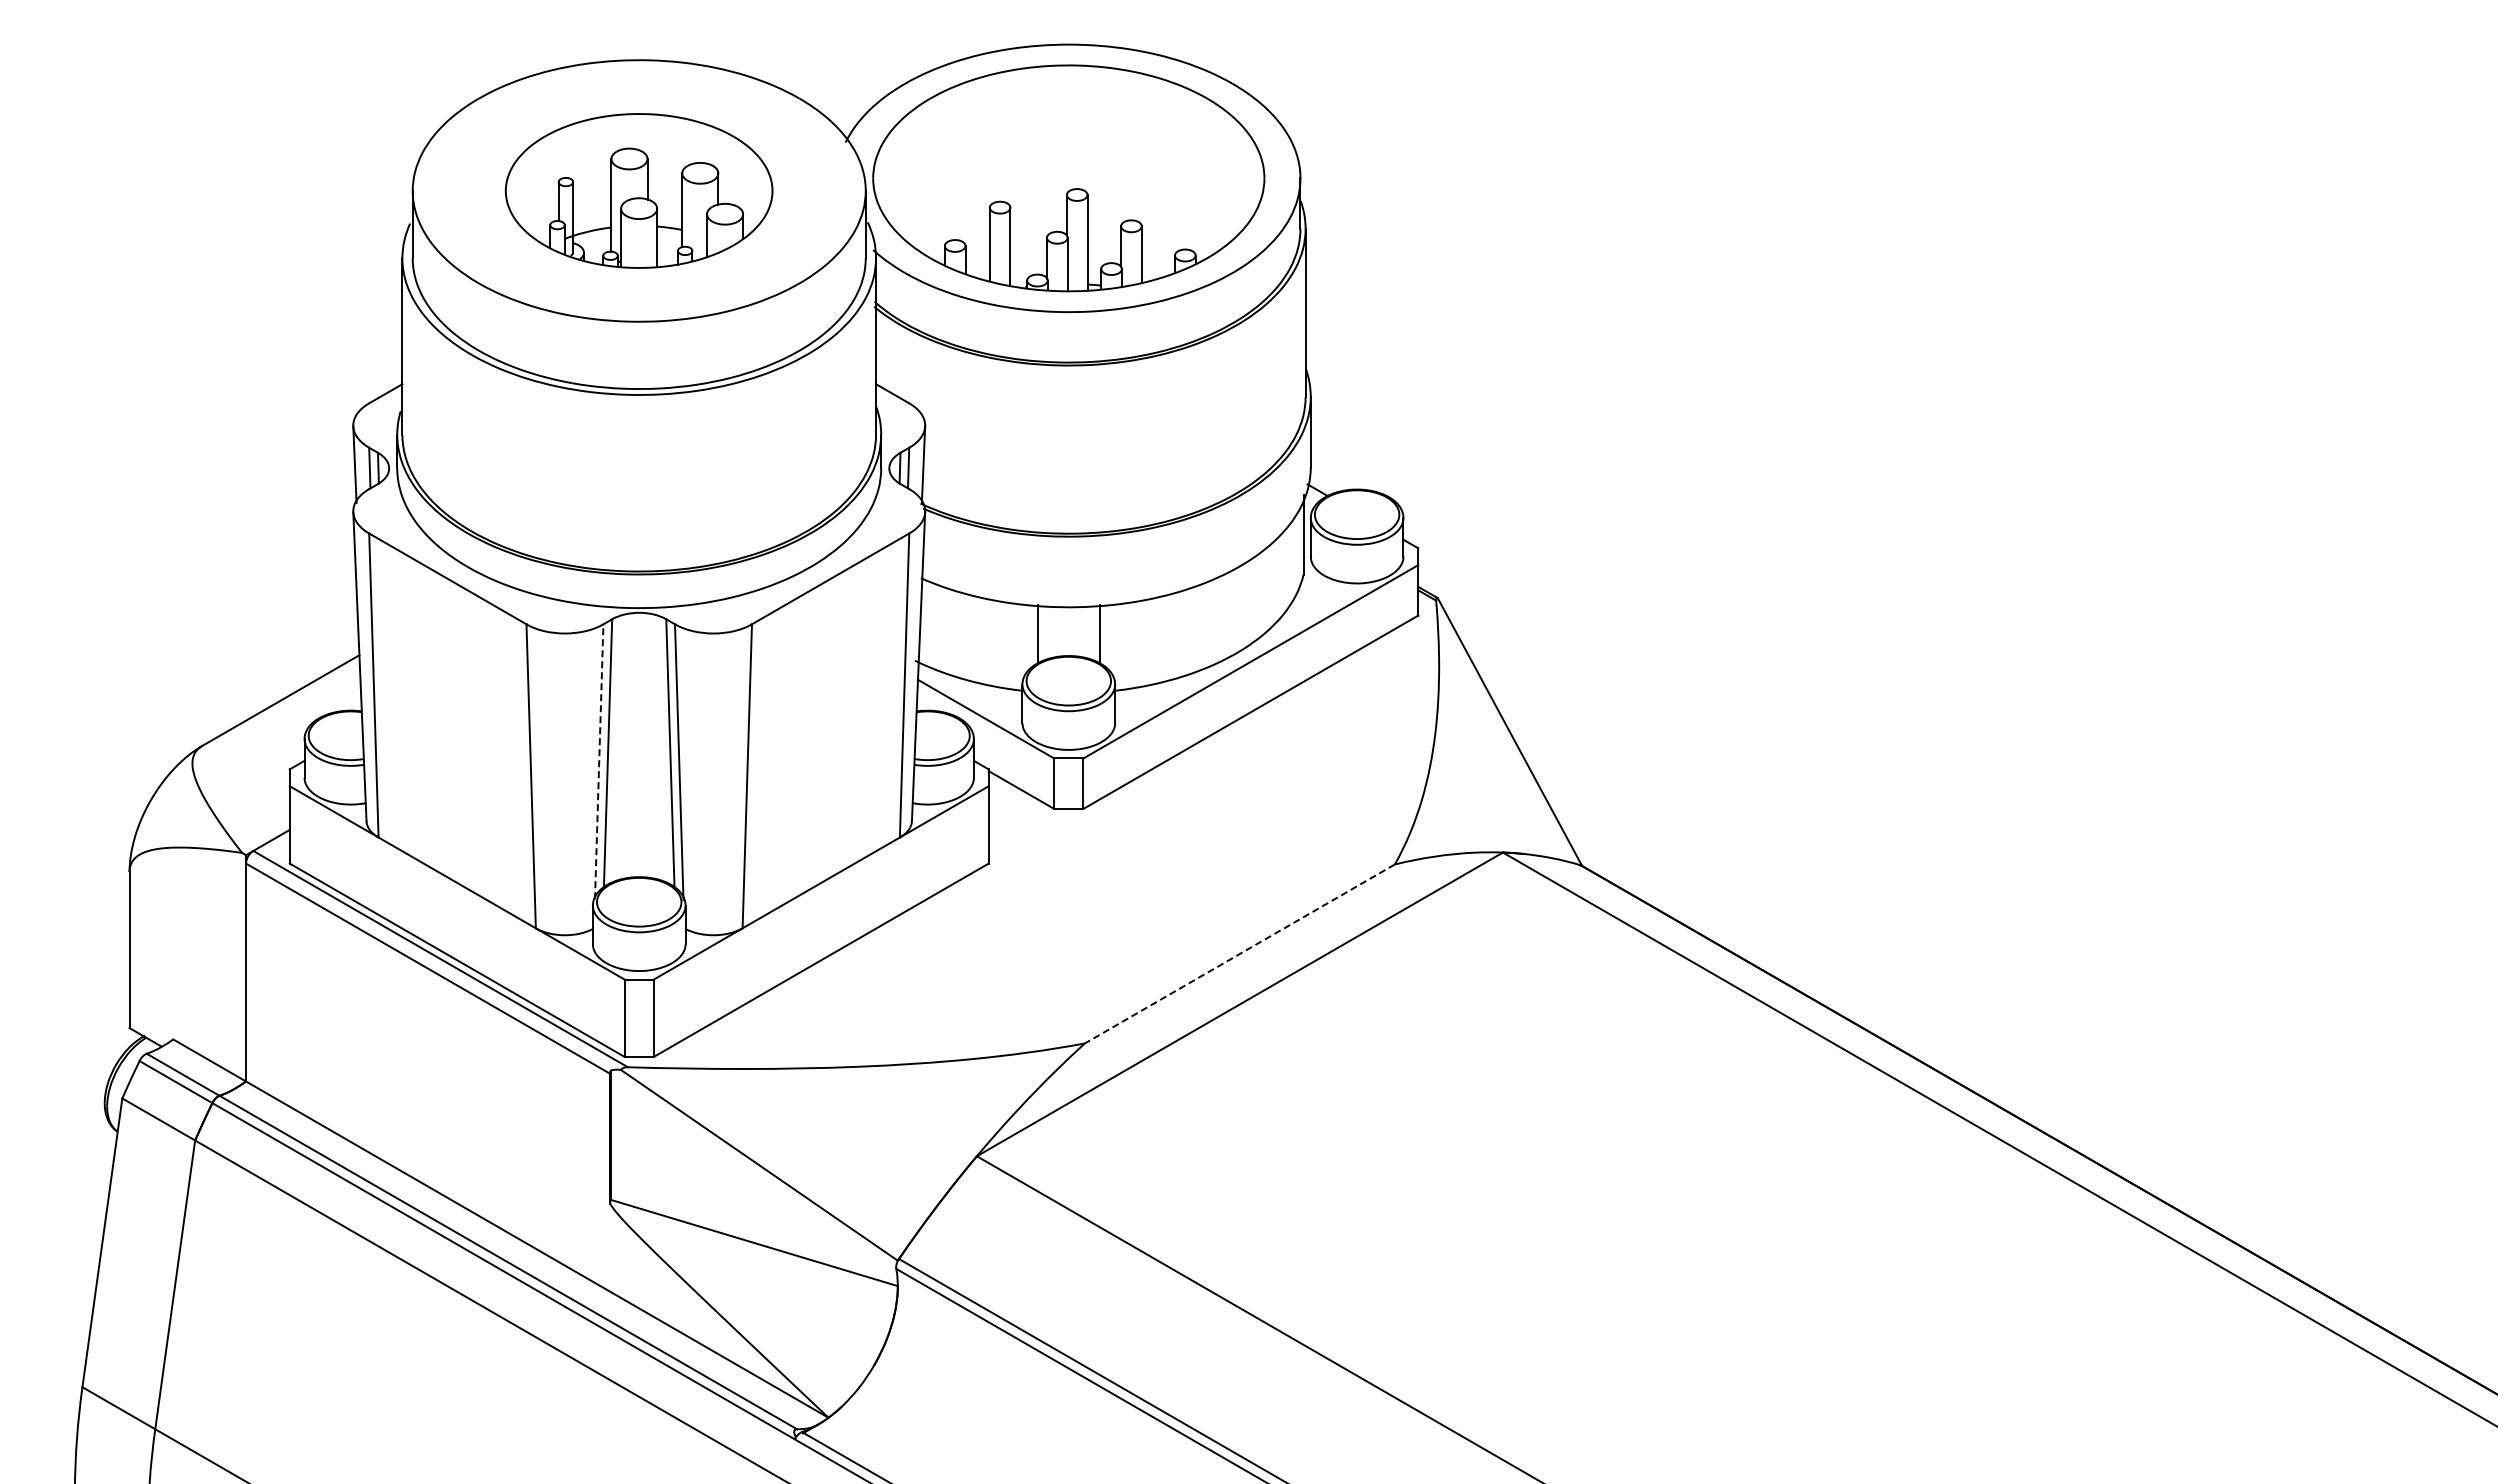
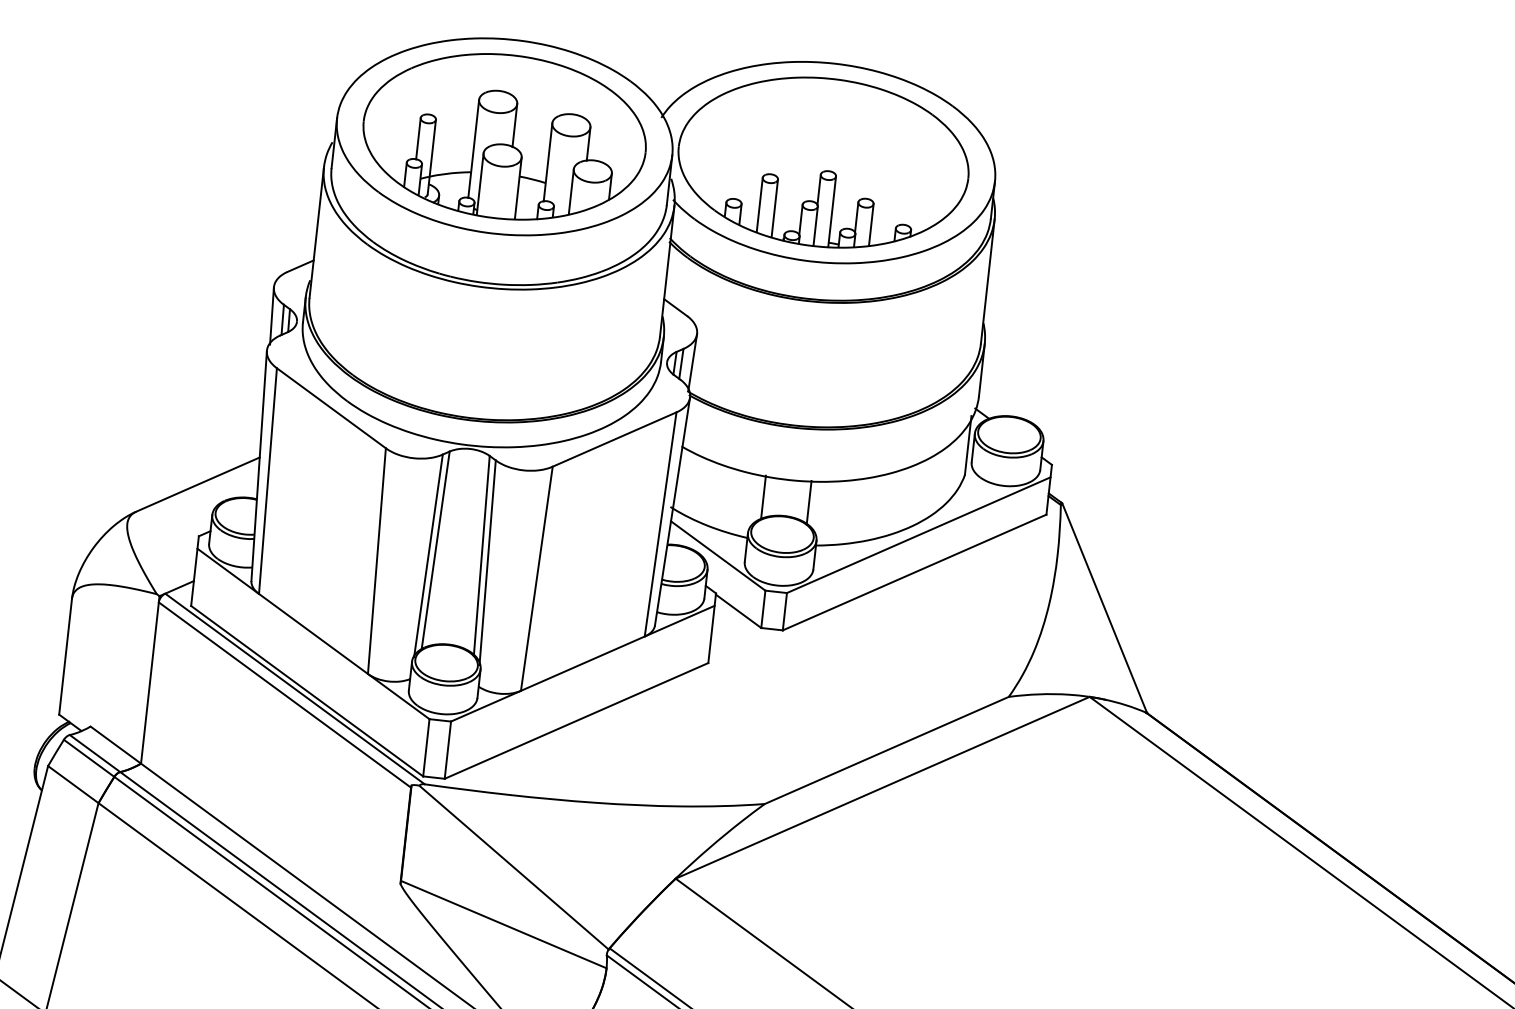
part: (638, 190) -> (504, 136), size x1.43
line: (599, 761) -> (428, 555), dashed -> solid
line: (1239, 953) -> (886, 750), dashed -> solid

